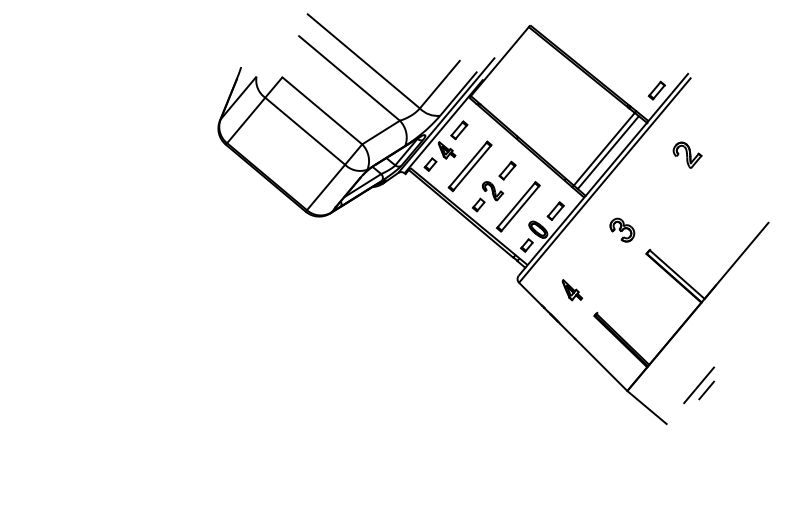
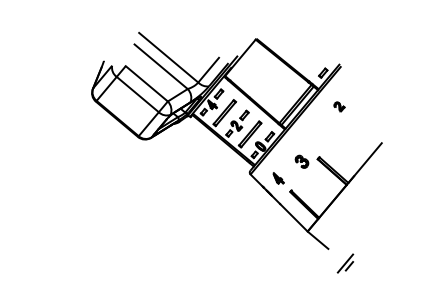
part: (687, 153) -> (339, 106), size x0.7
part: (621, 229) -> (301, 161), moved
part: (699, 385) -> (345, 263), moved

